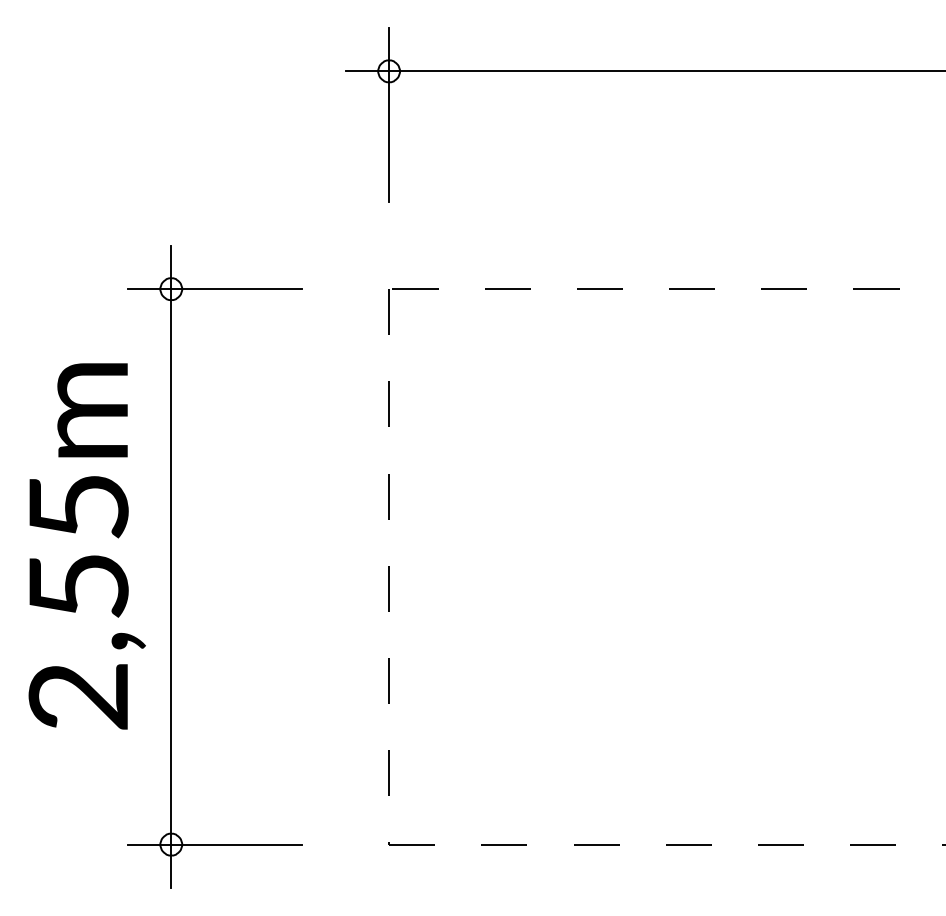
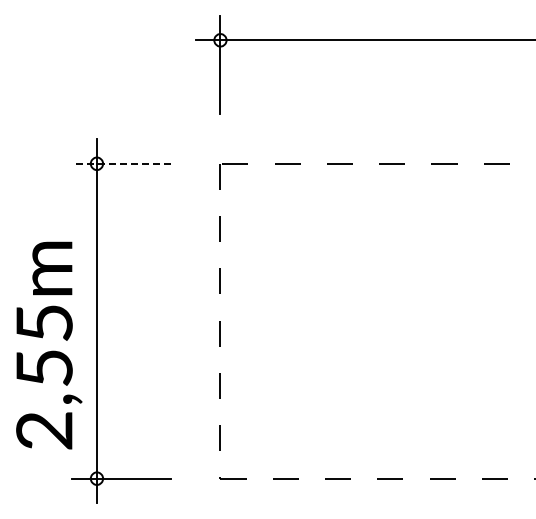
line: (214, 288) -> (121, 163), solid -> dashed
text: (87, 546) -> (49, 345), moved

